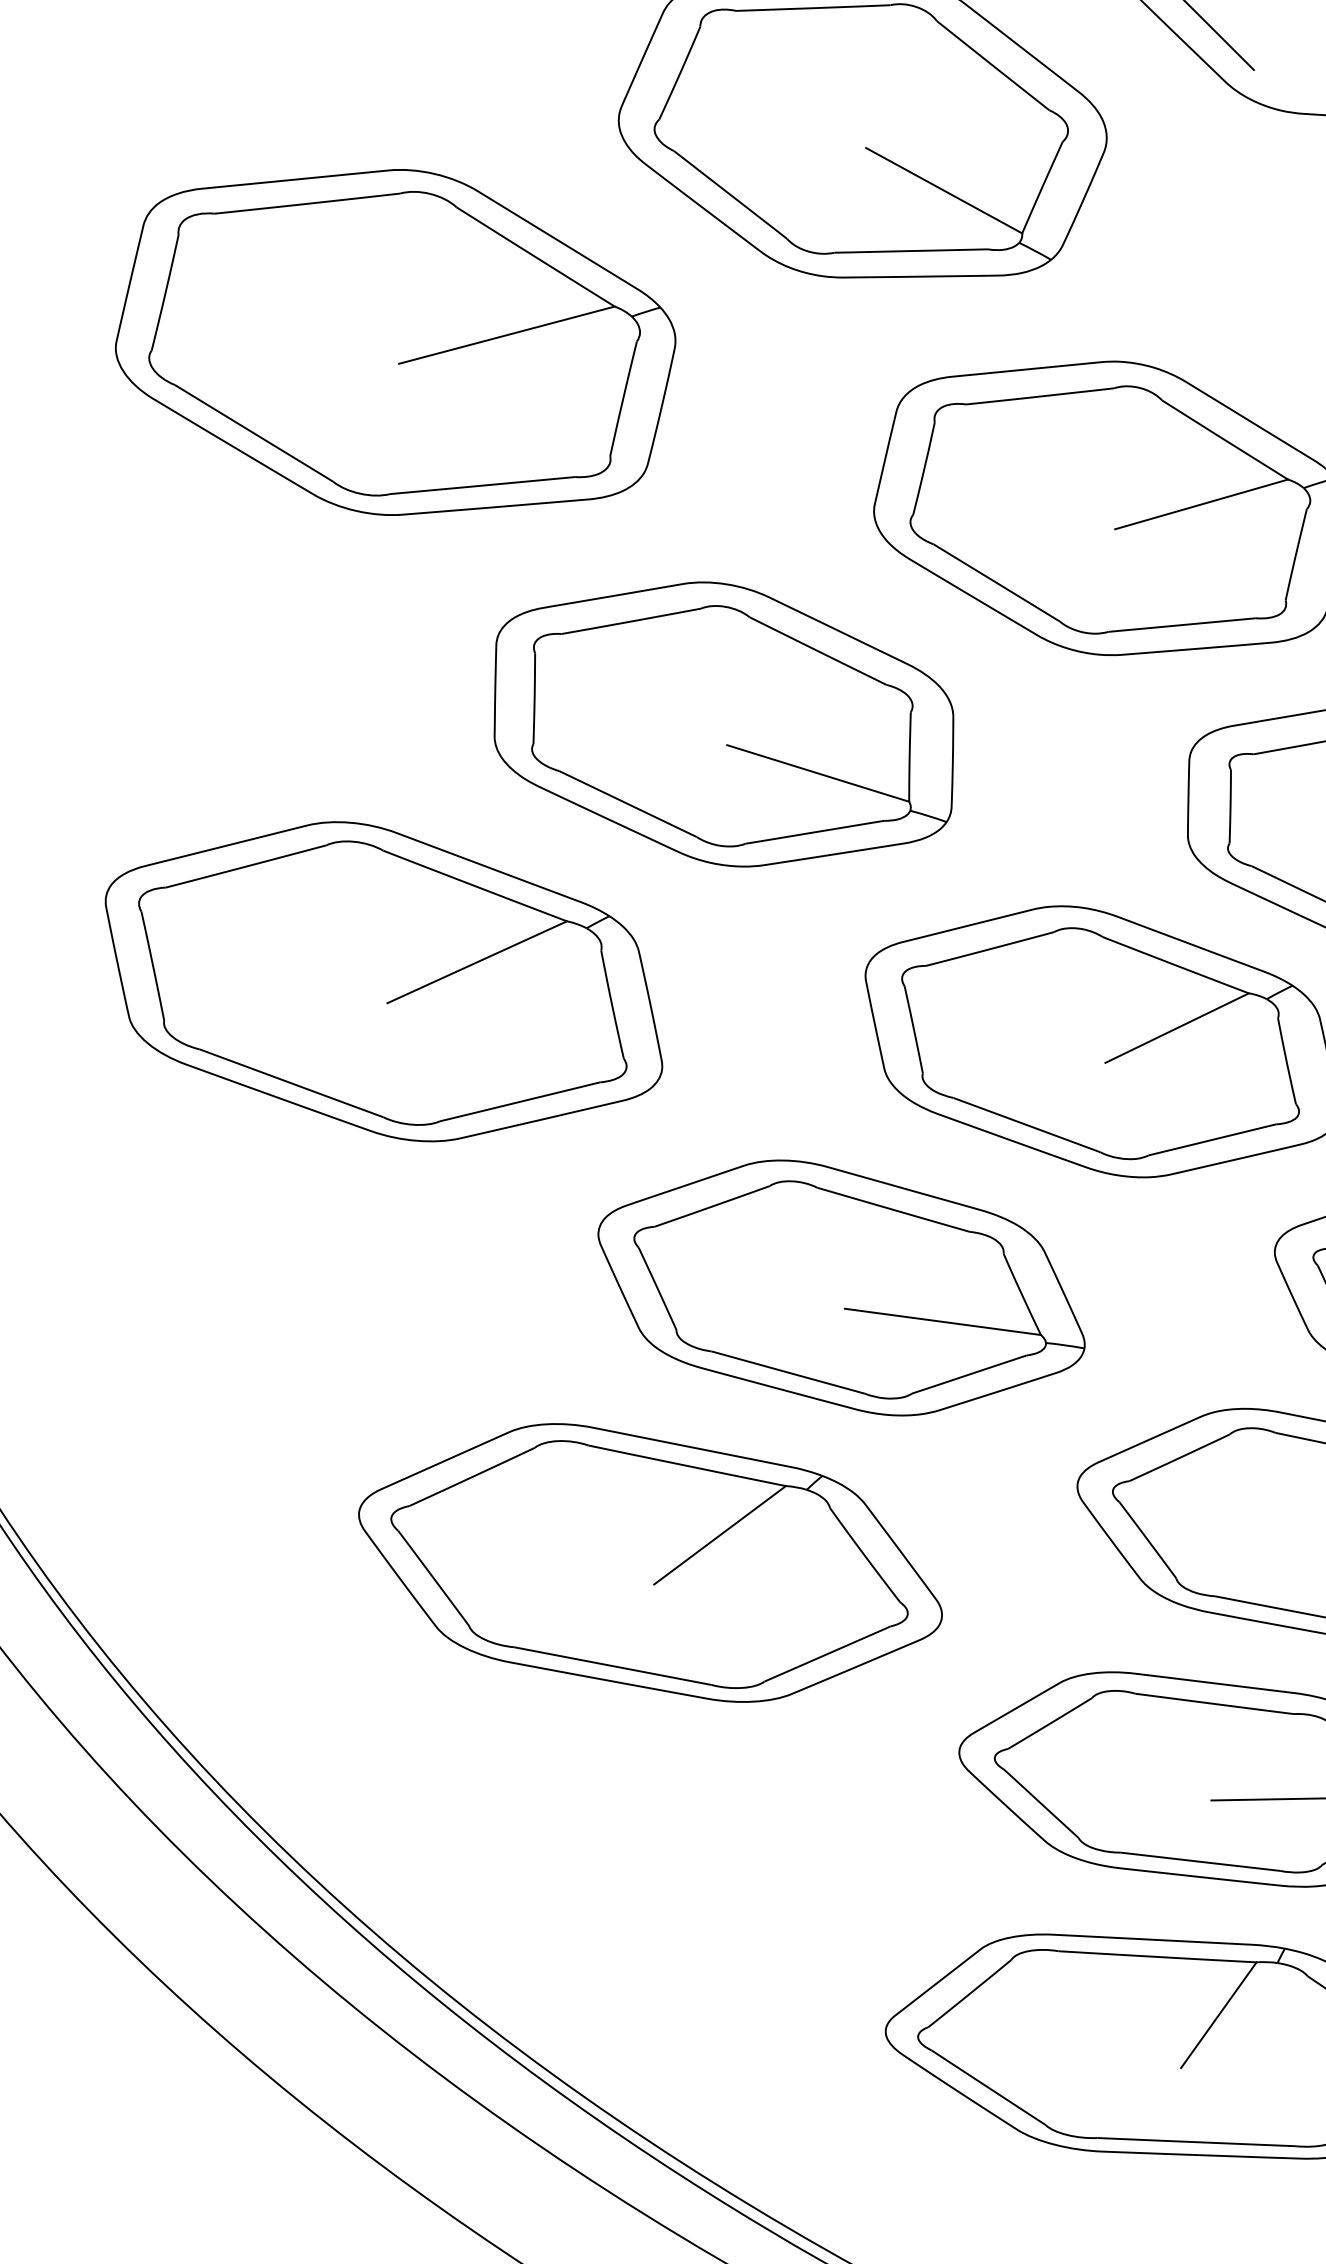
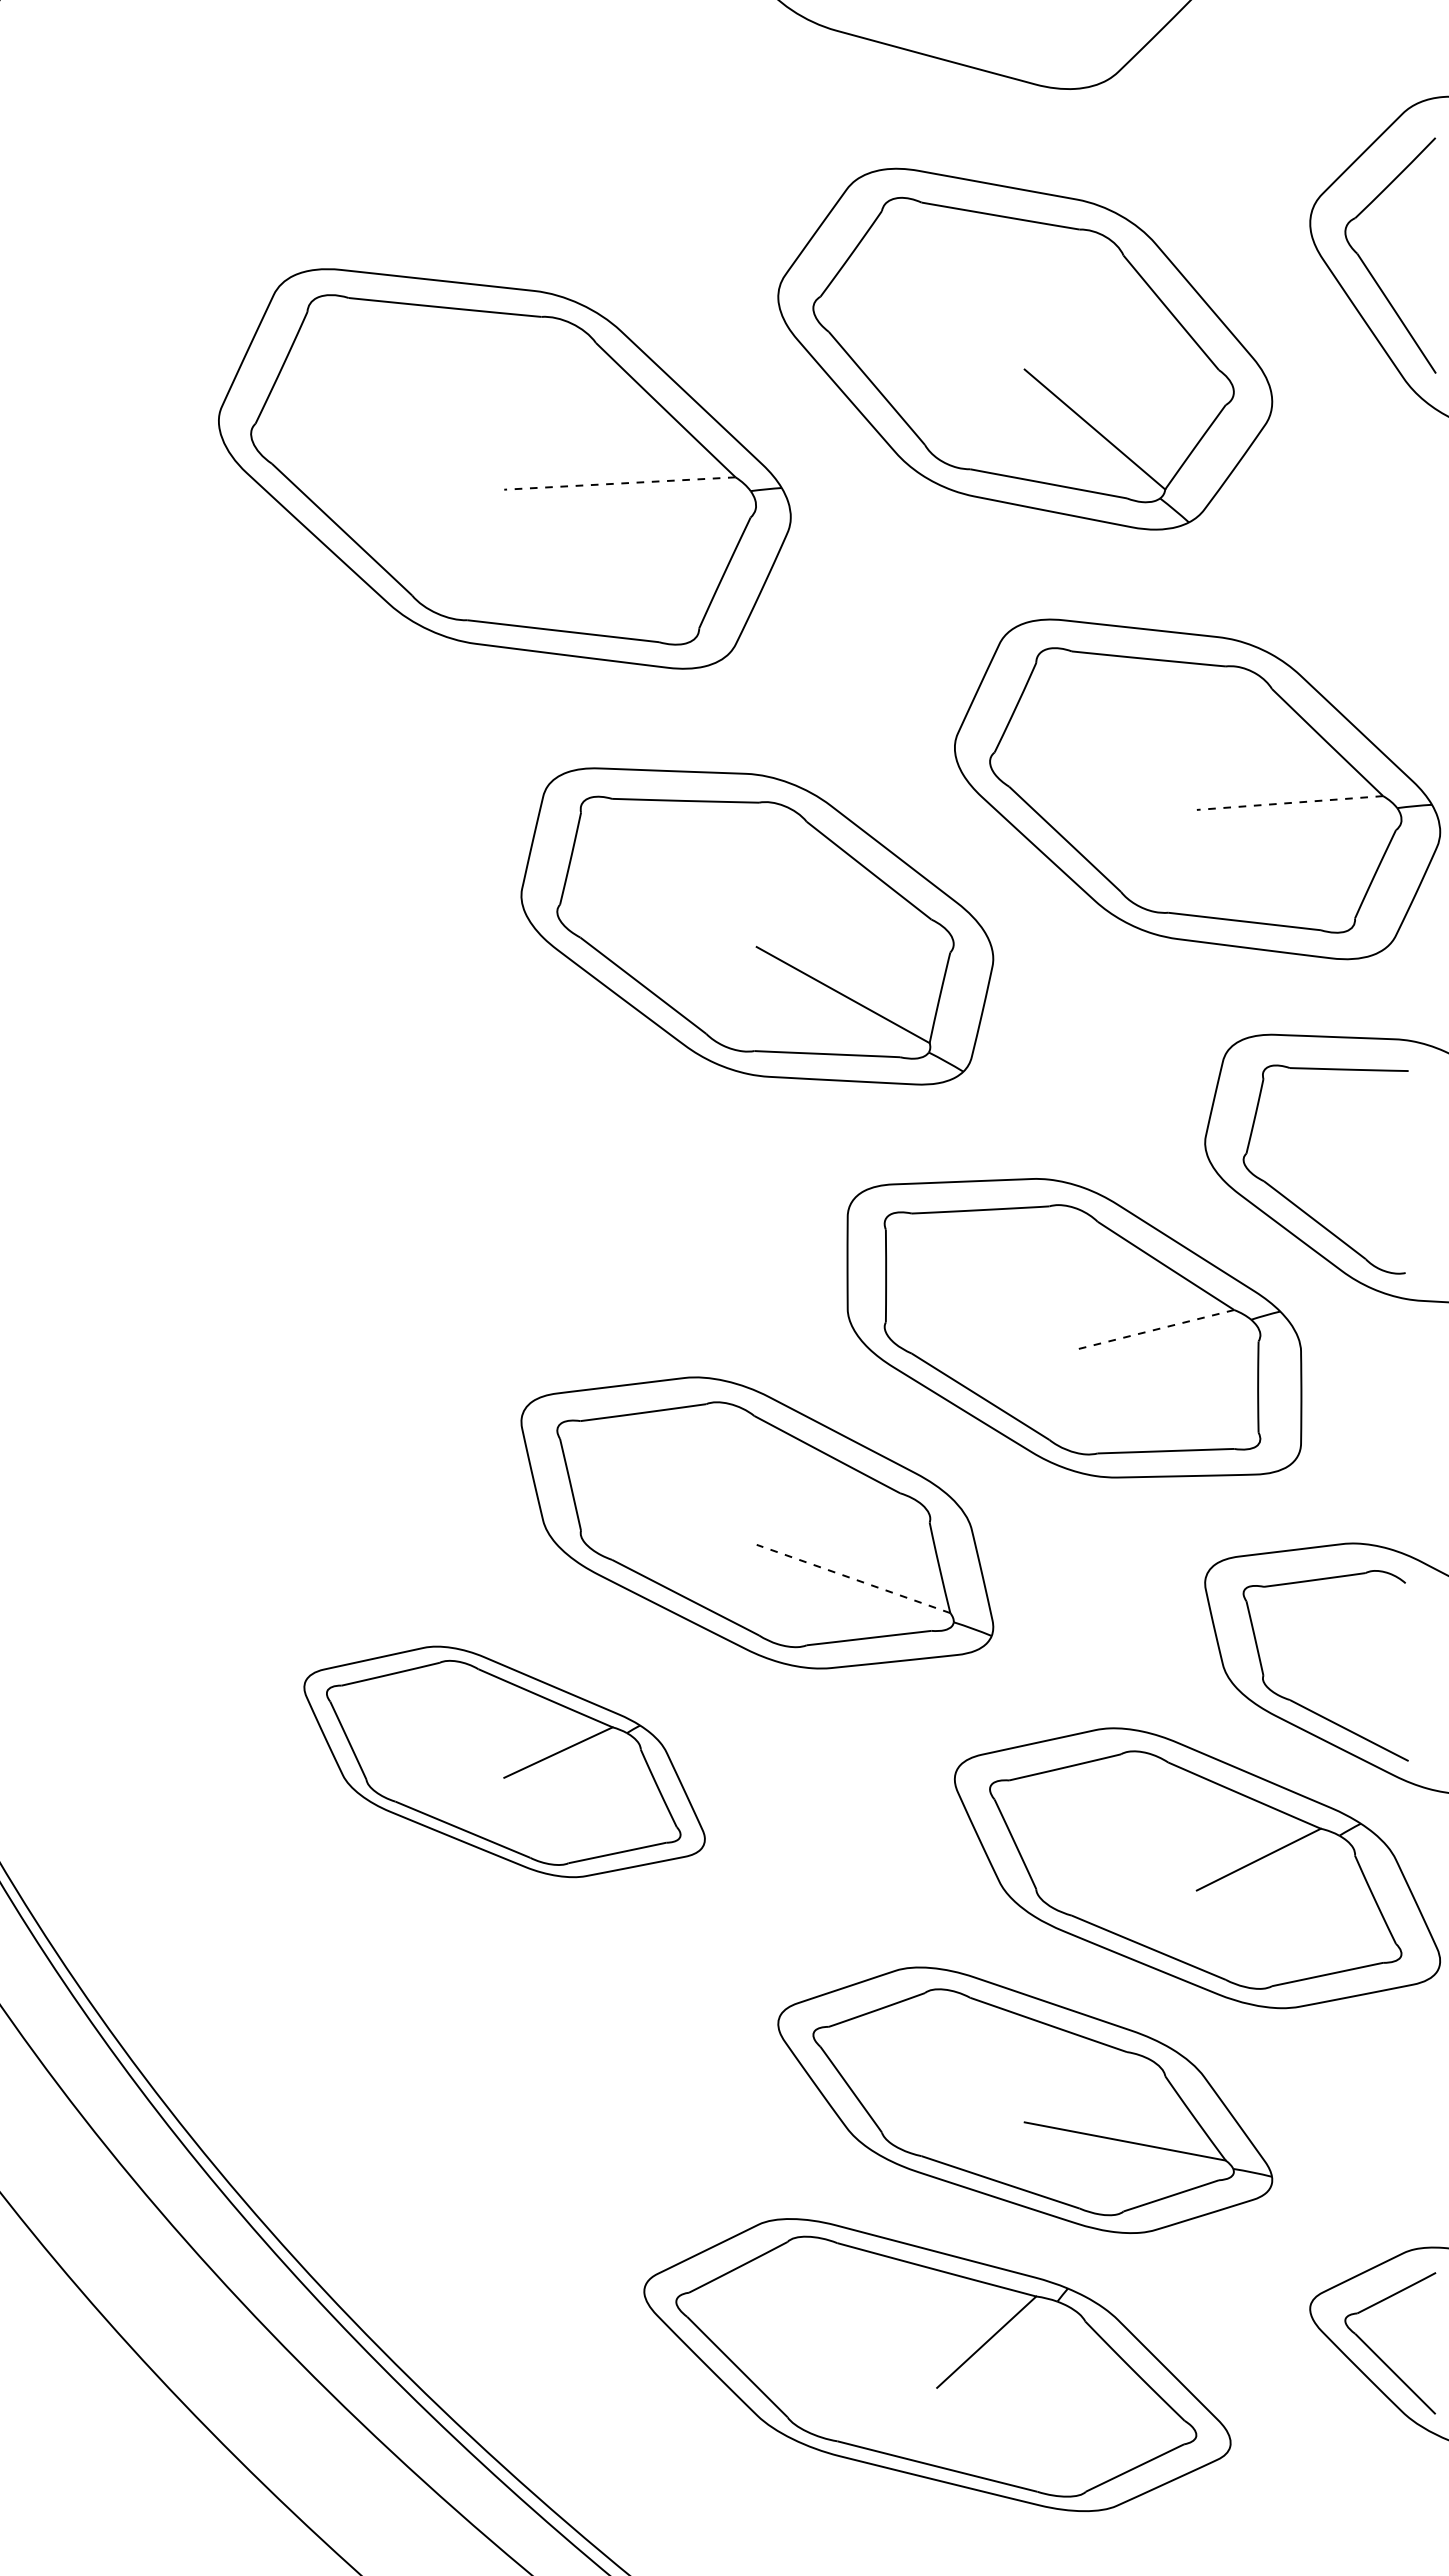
line: (506, 335) -> (619, 483), solid -> dashed
line: (1201, 504) -> (1289, 803), solid -> dashed
part: (382, 981) -> (356, 1114), removed
line: (1176, 1028) -> (1153, 1330), solid -> dashed
line: (942, 1321) -> (853, 1578), solid -> dashed
part: (649, 1562) -> (504, 1761), size x0.7

